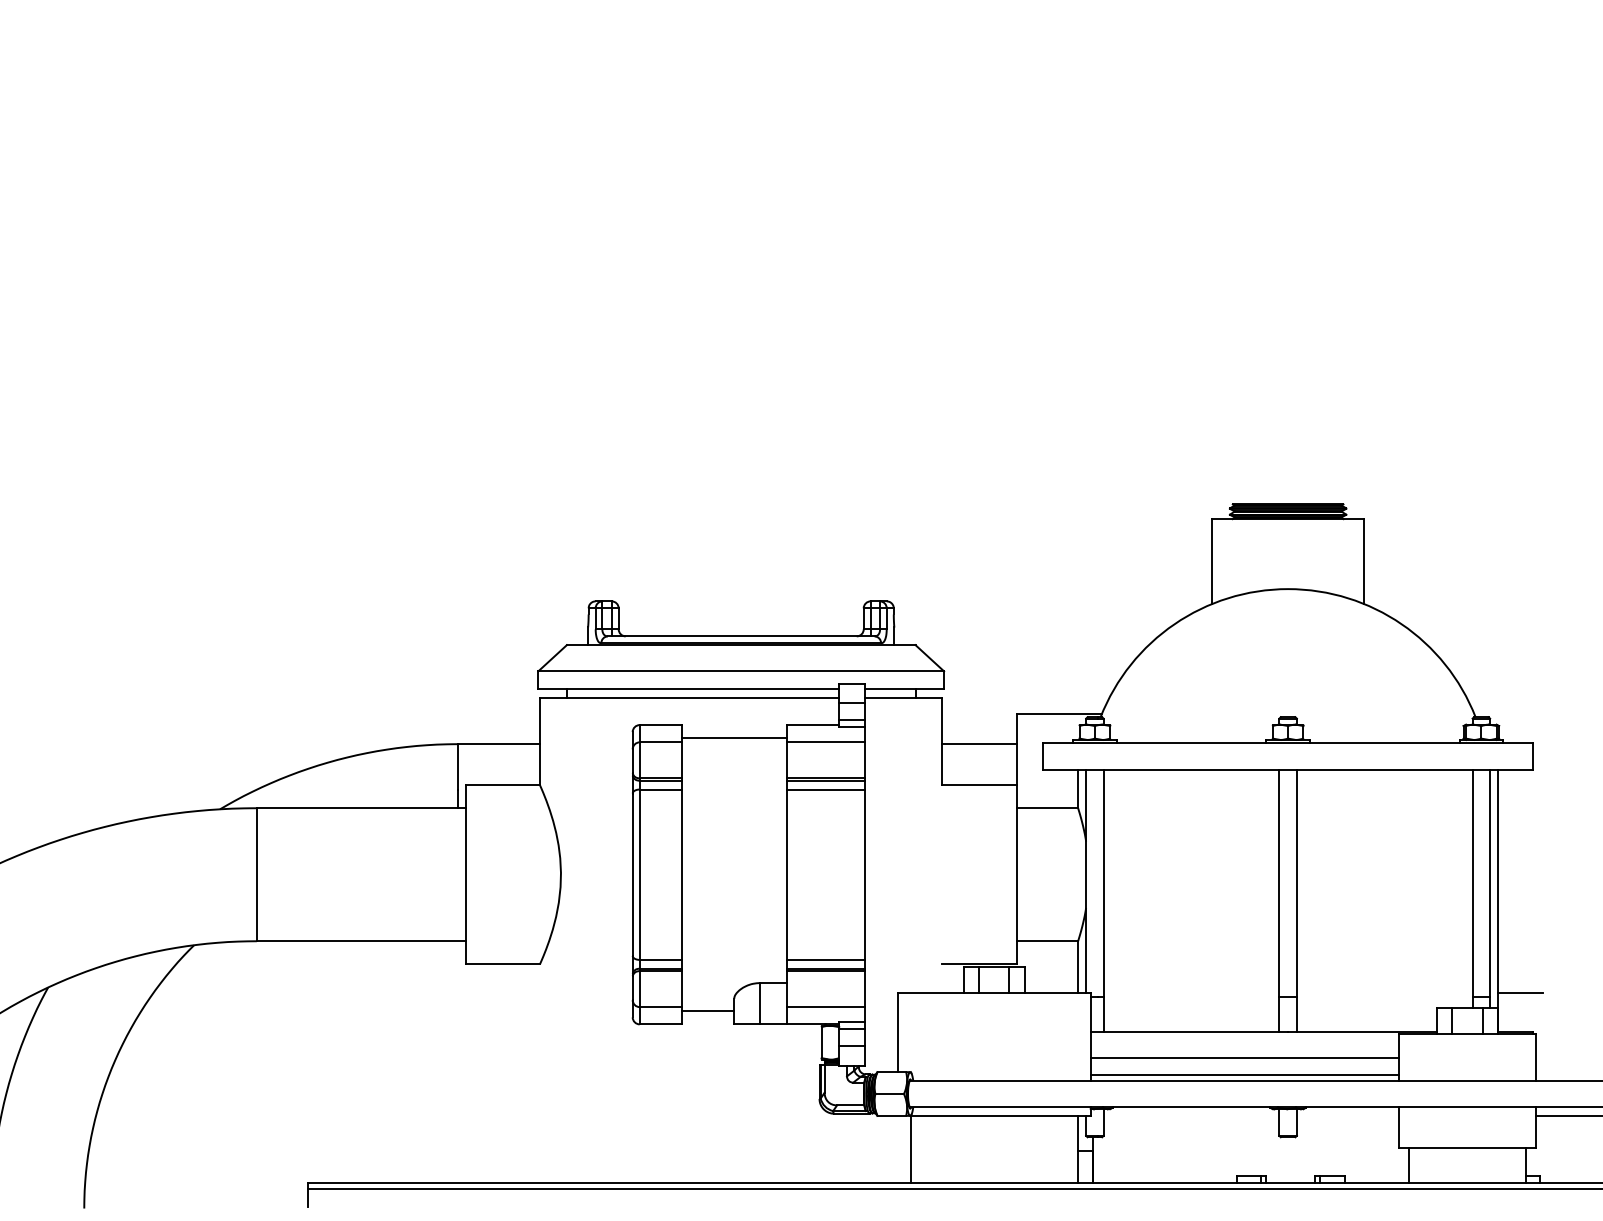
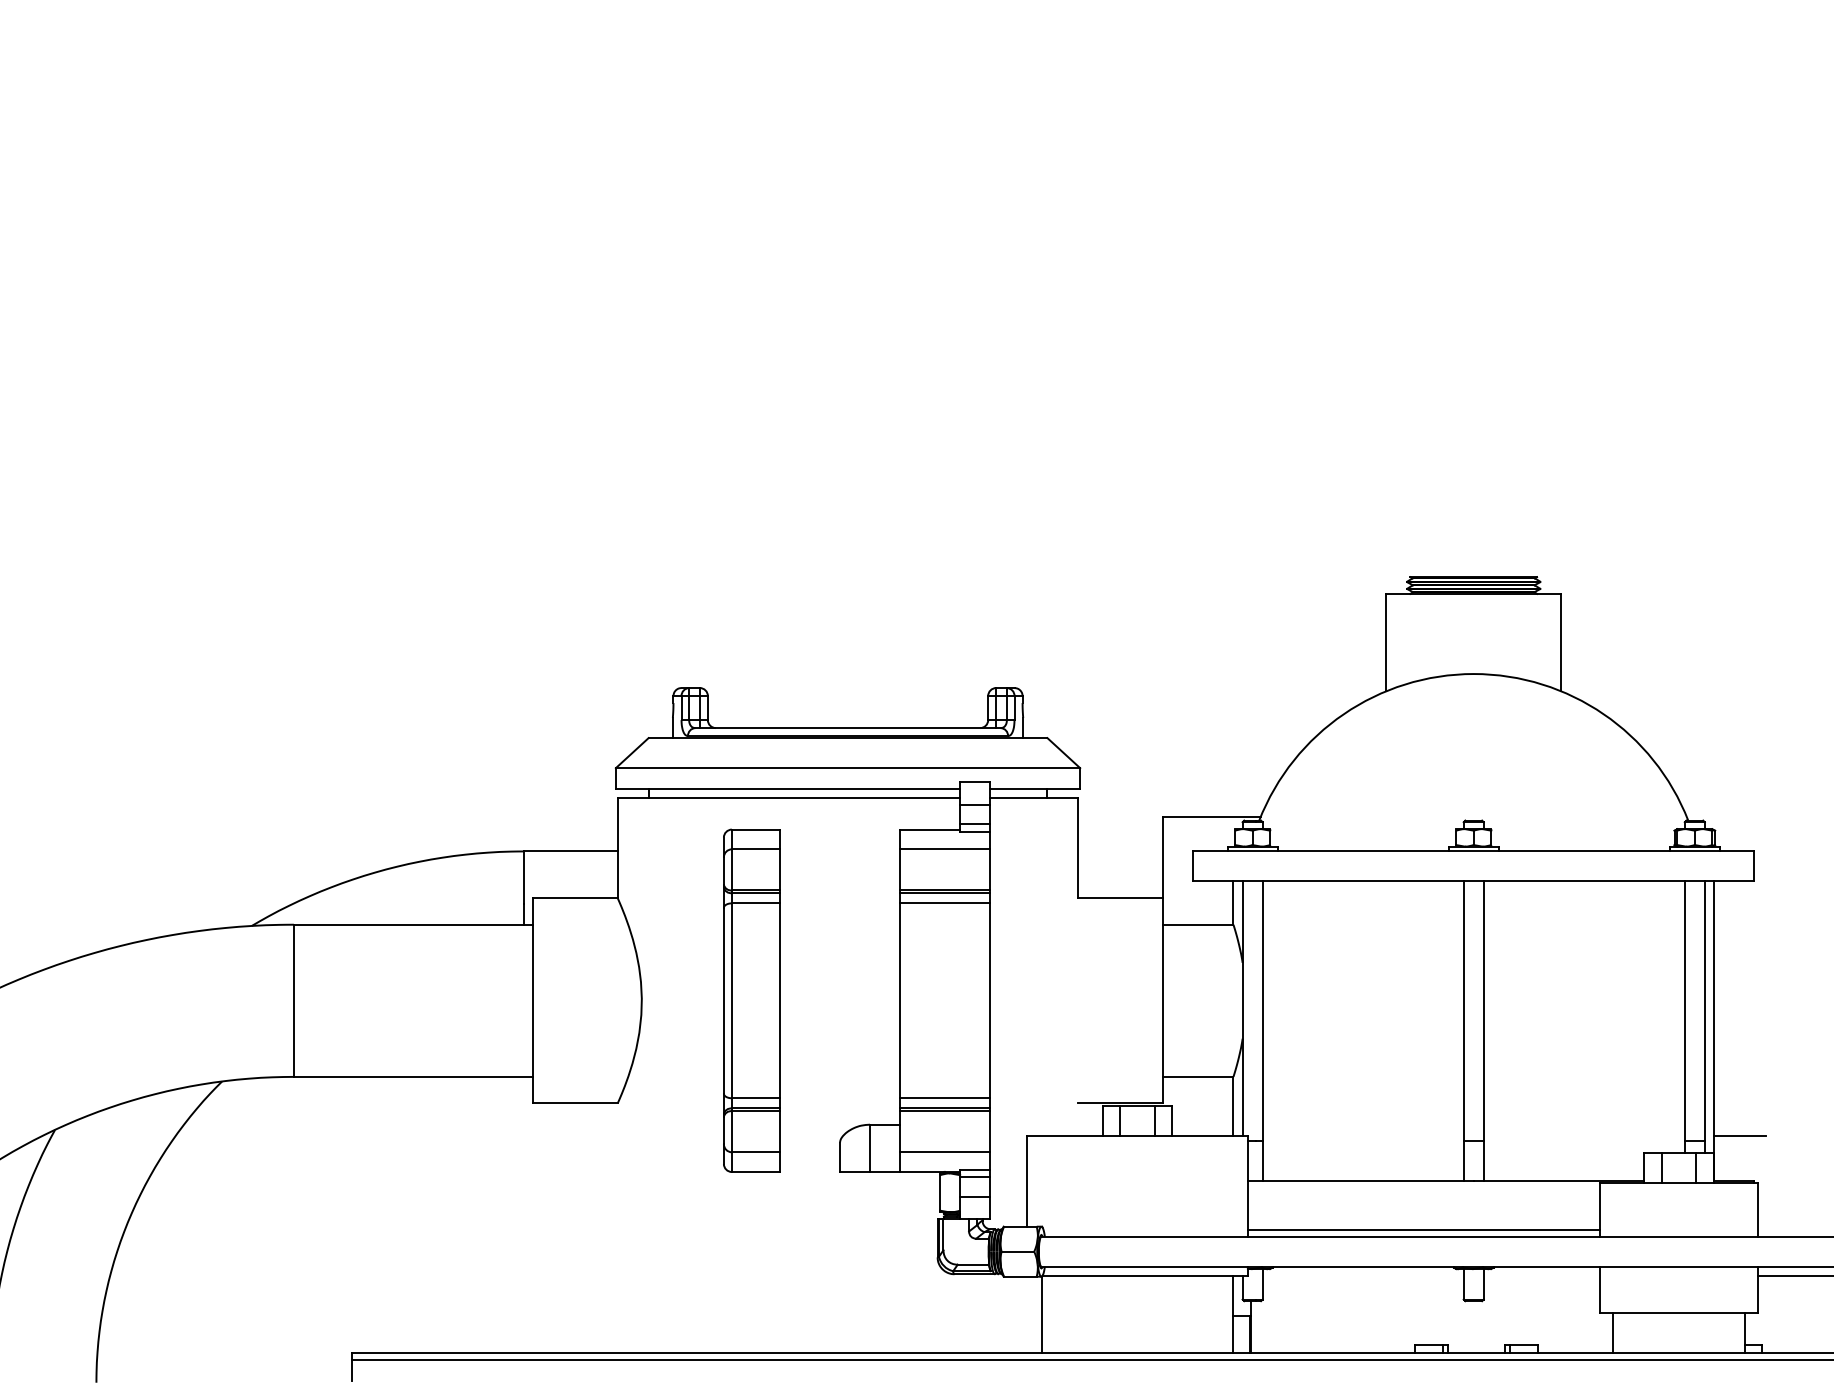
line: (733, 738) -> (839, 844), removed
line: (979, 744) -> (1120, 851), removed
line: (707, 1011) -> (809, 1157), removed
line: (1244, 1057) -> (1423, 1209), removed

